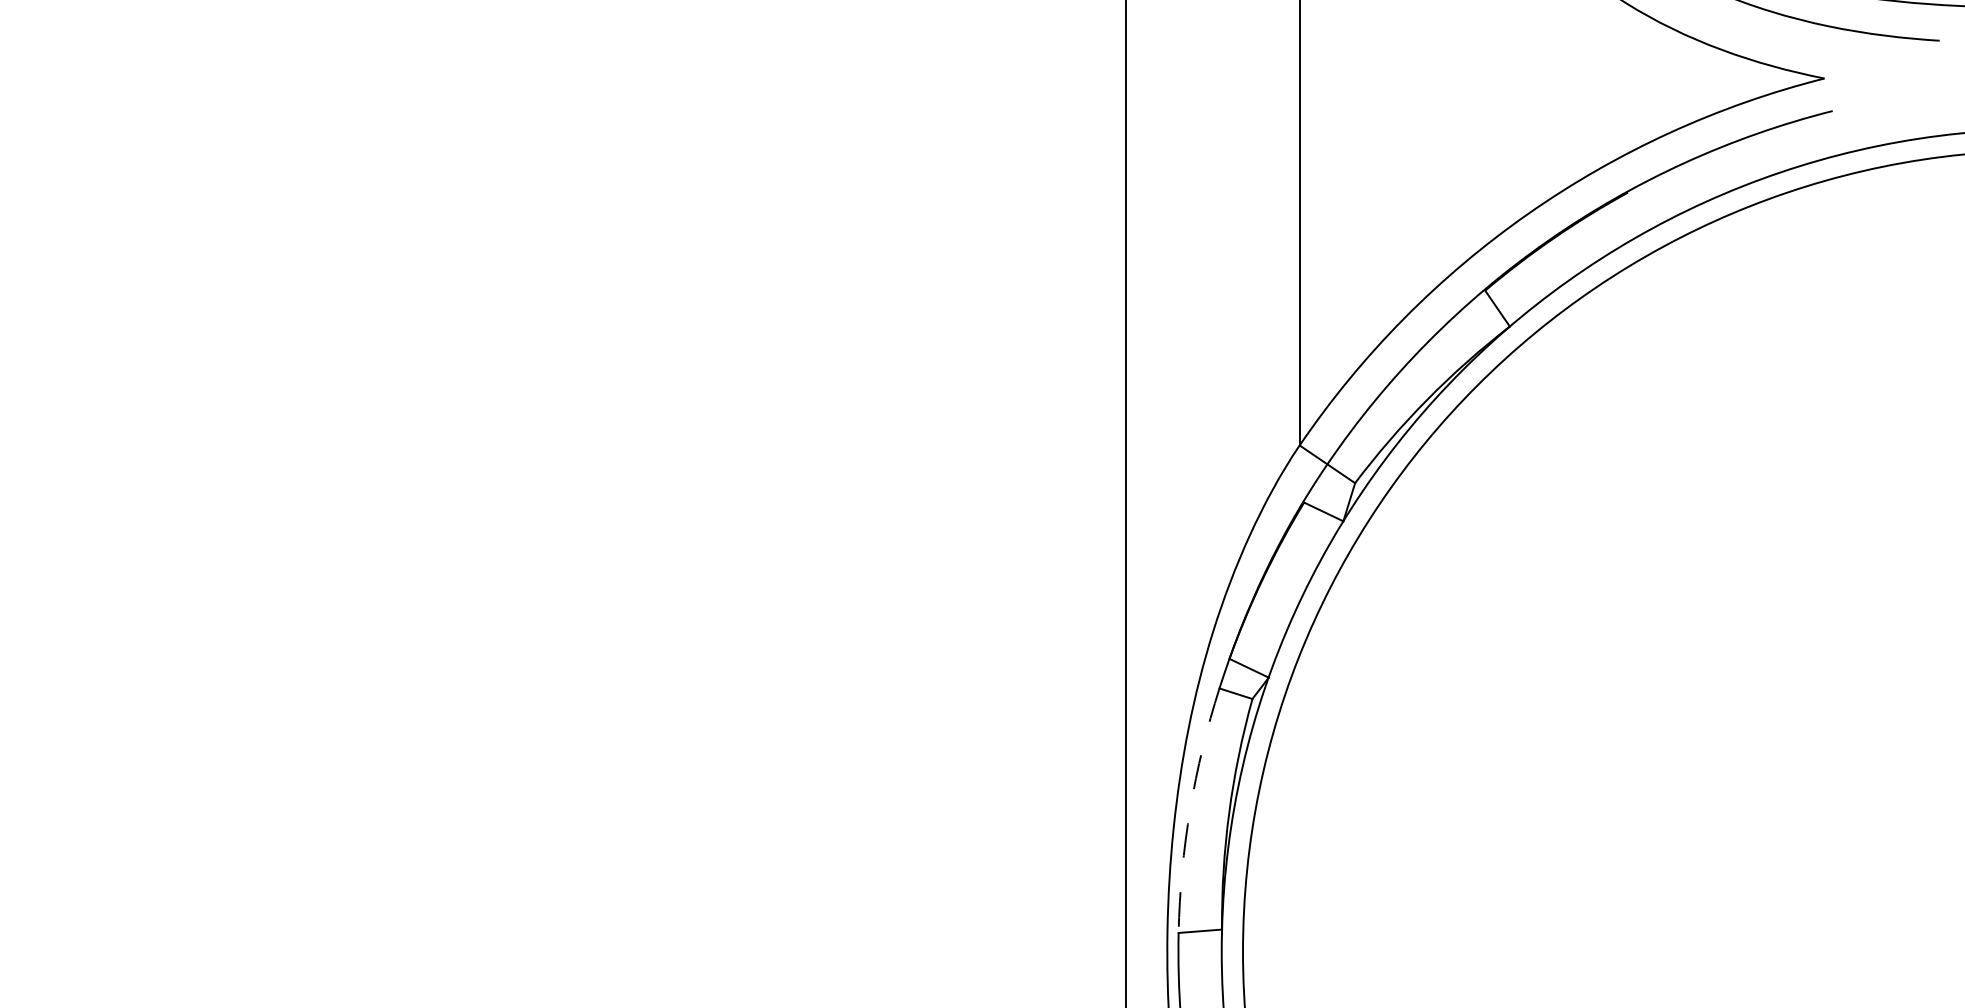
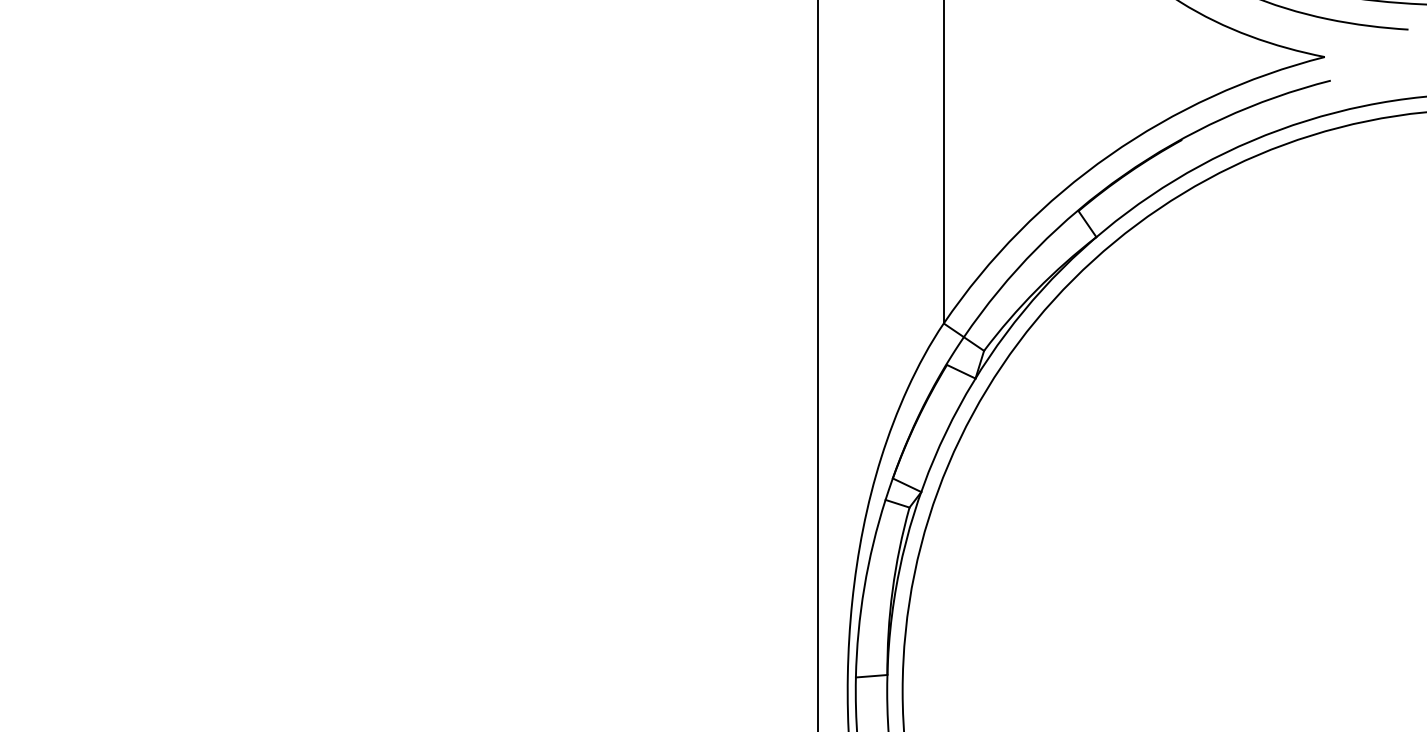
arc: (1190, 809) -> (864, 587), dashed -> solid

